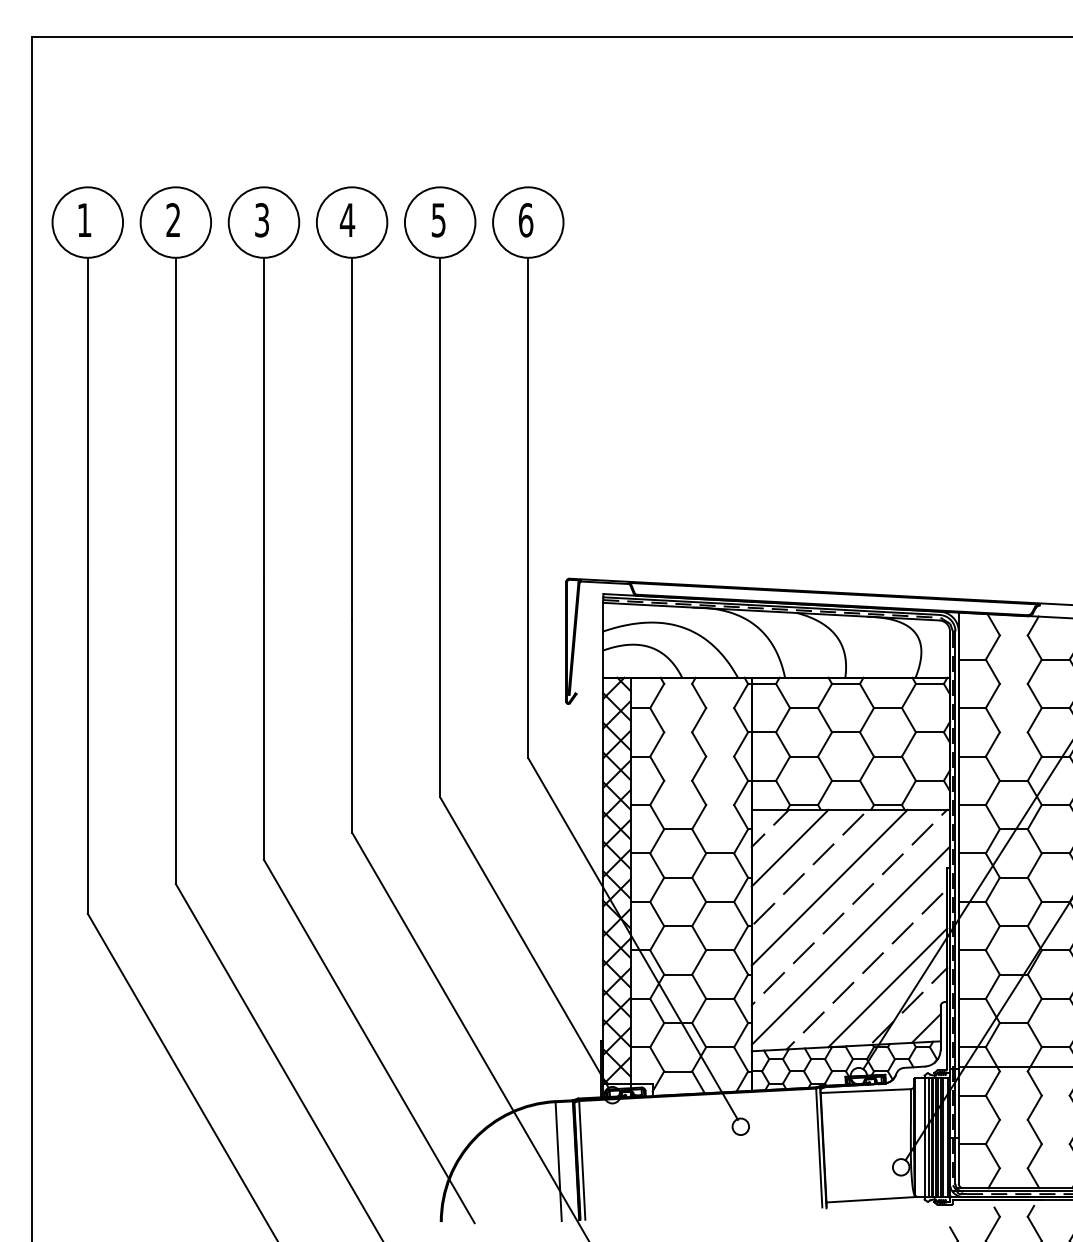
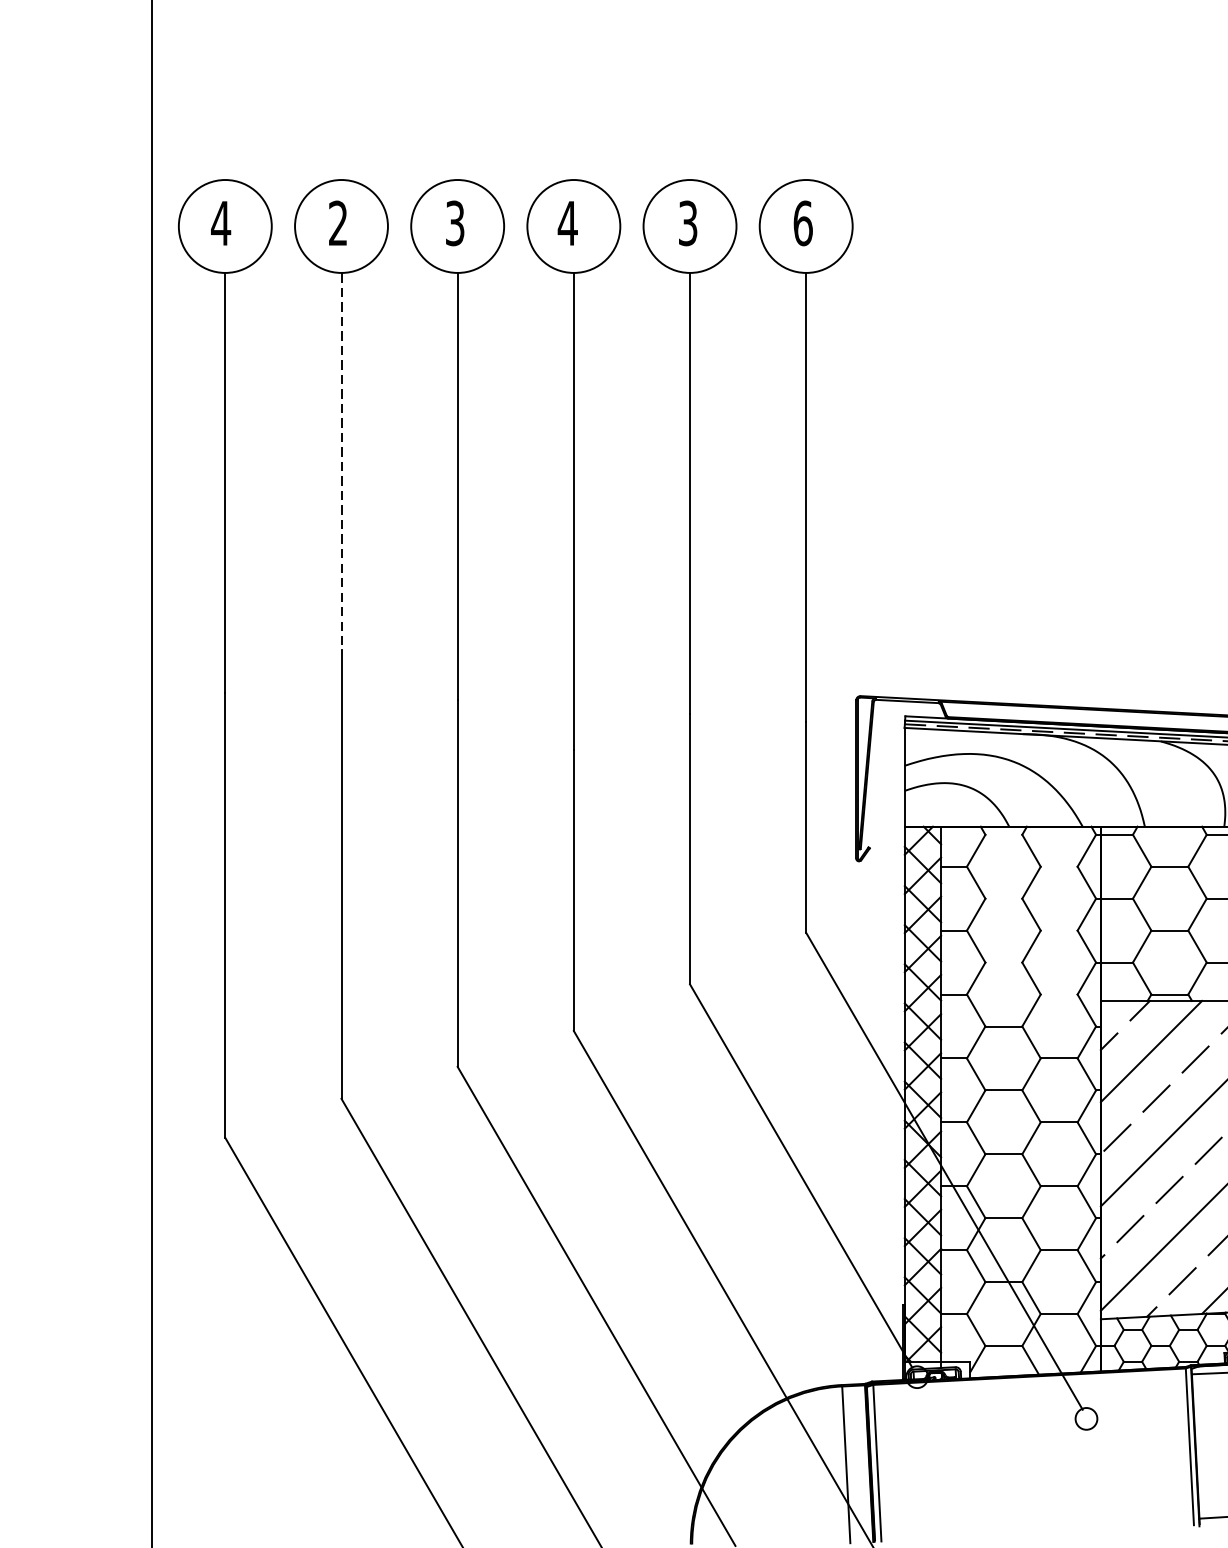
text: (84, 219) -> (220, 222), 1 -> 4
text: (438, 219) -> (687, 222), 5 -> 3
line: (175, 401) -> (340, 462), solid -> dashed

